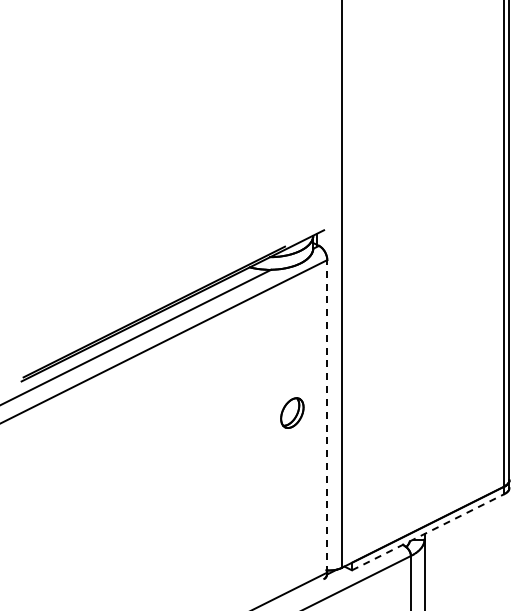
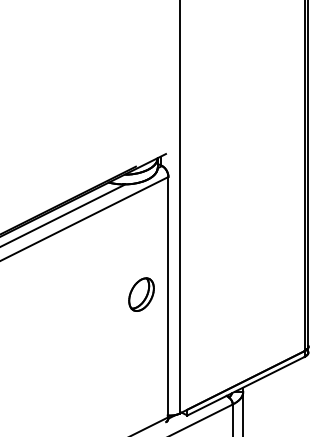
part: (292, 412) -> (141, 294), size x1.43
line: (327, 415) -> (168, 296), dashed -> solid
line: (428, 532) -> (246, 386), dashed -> solid

